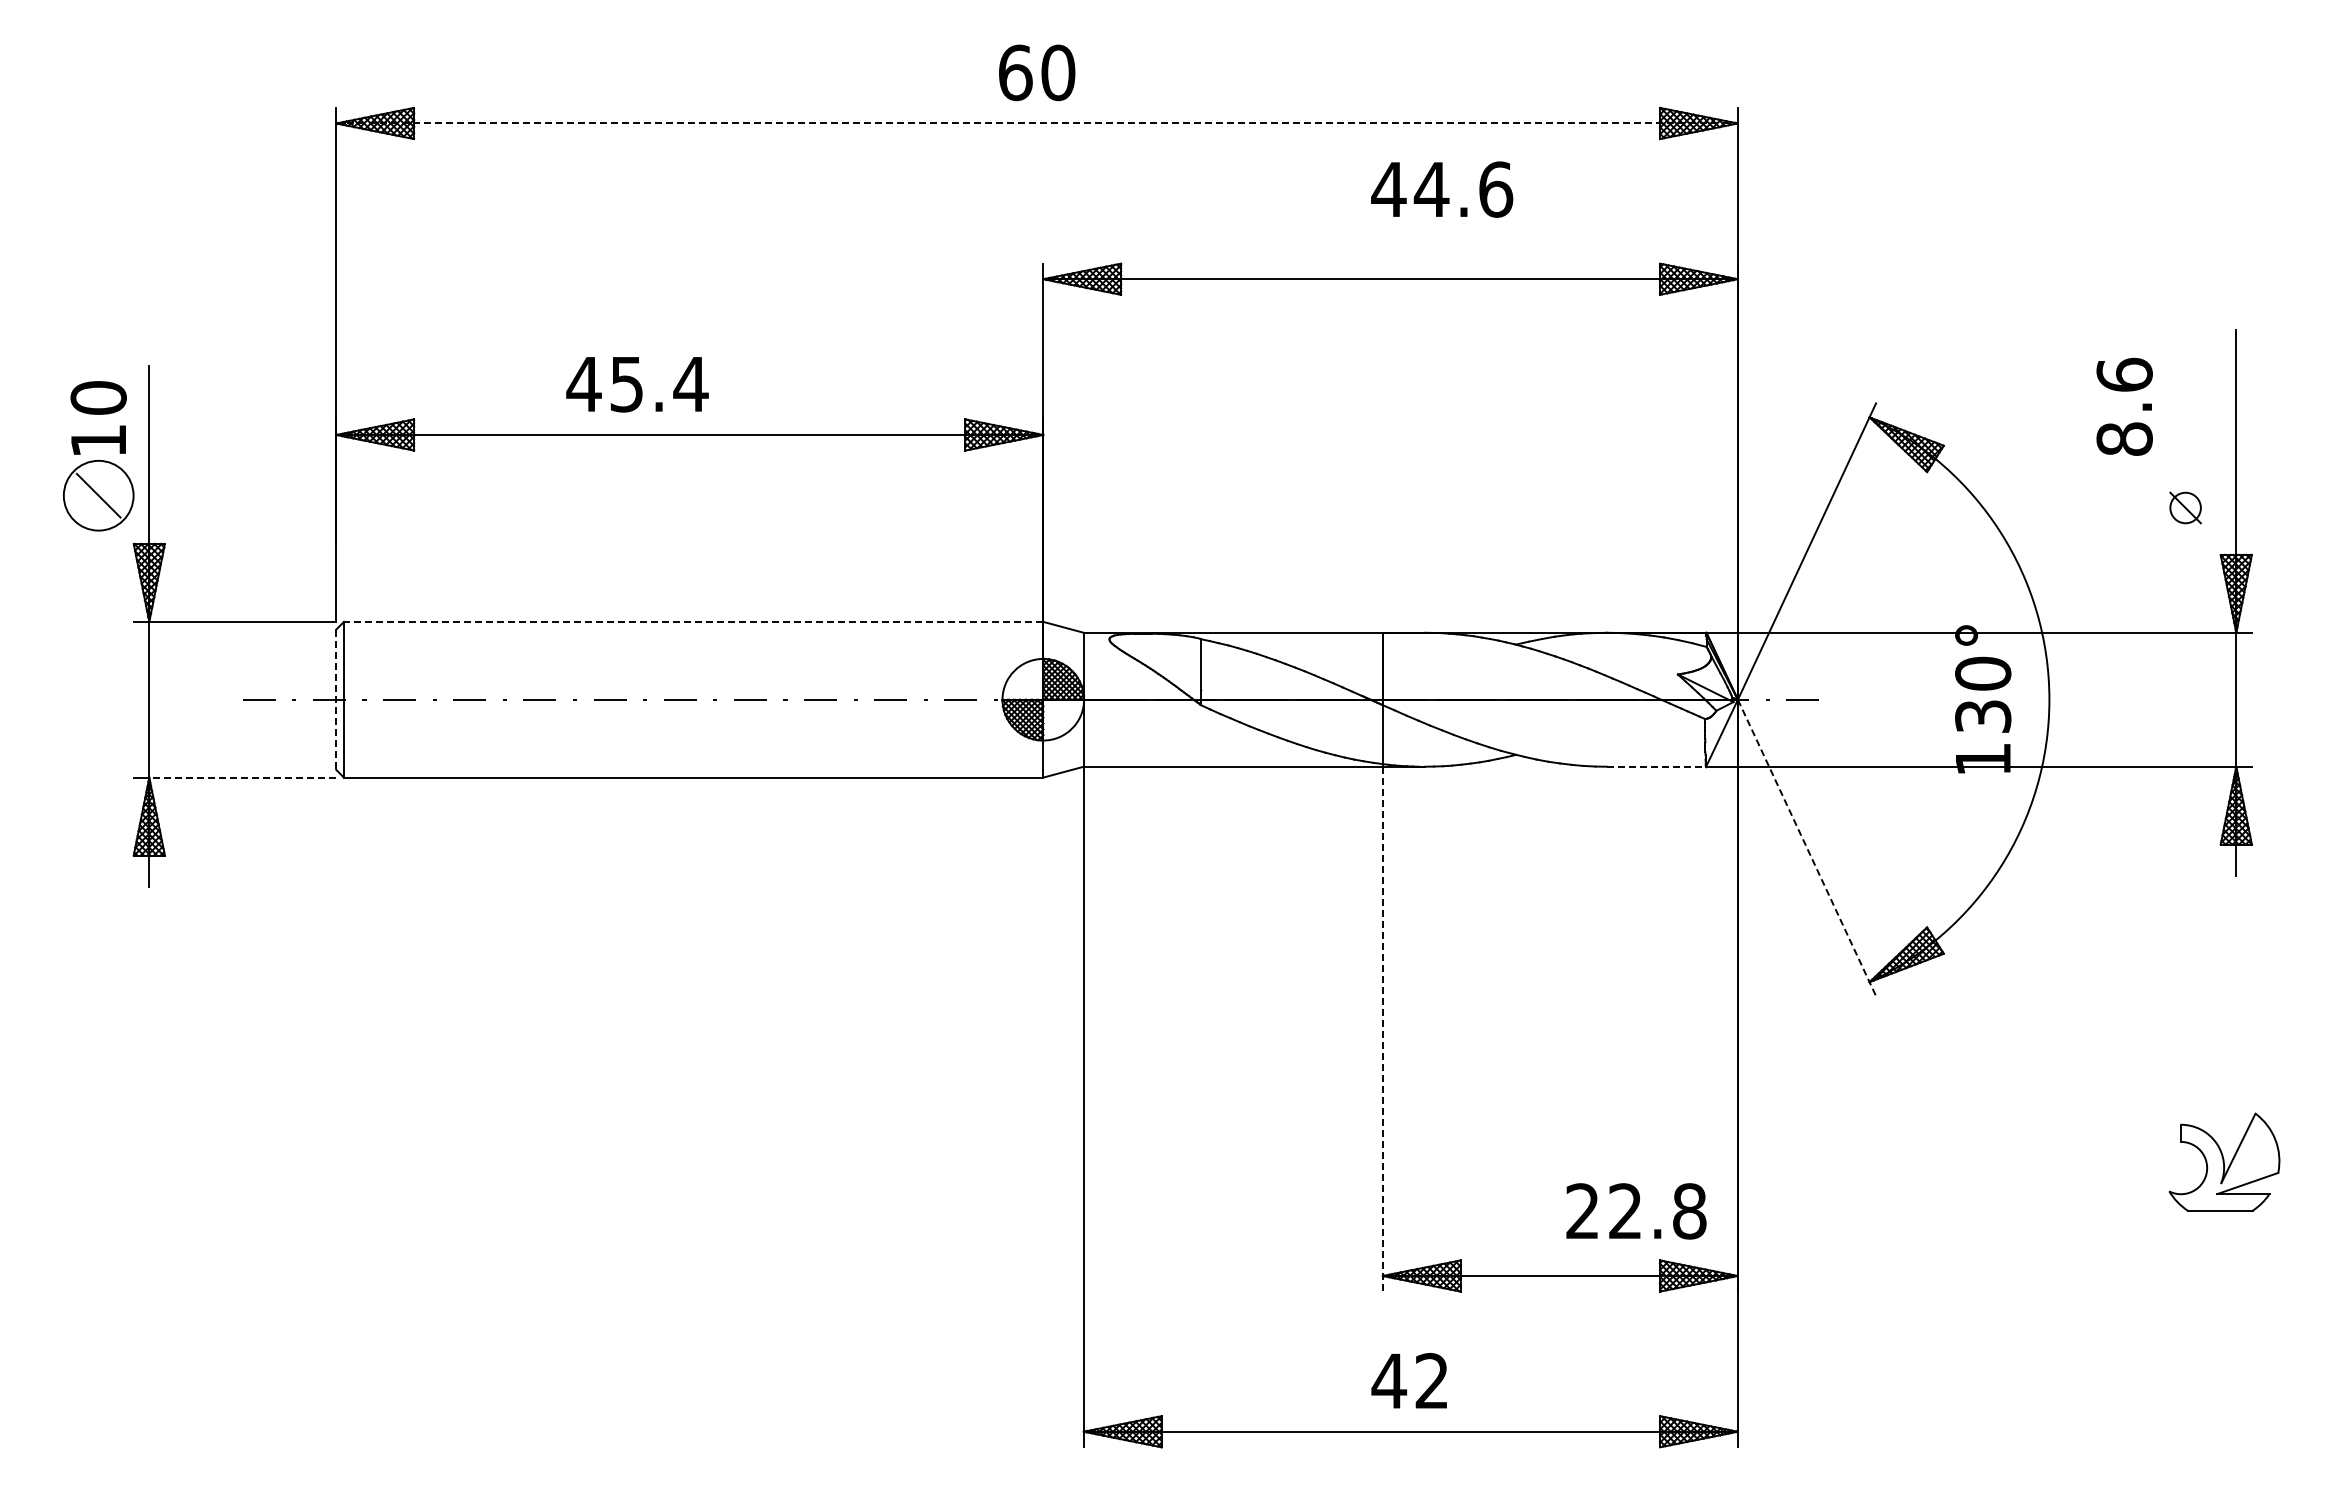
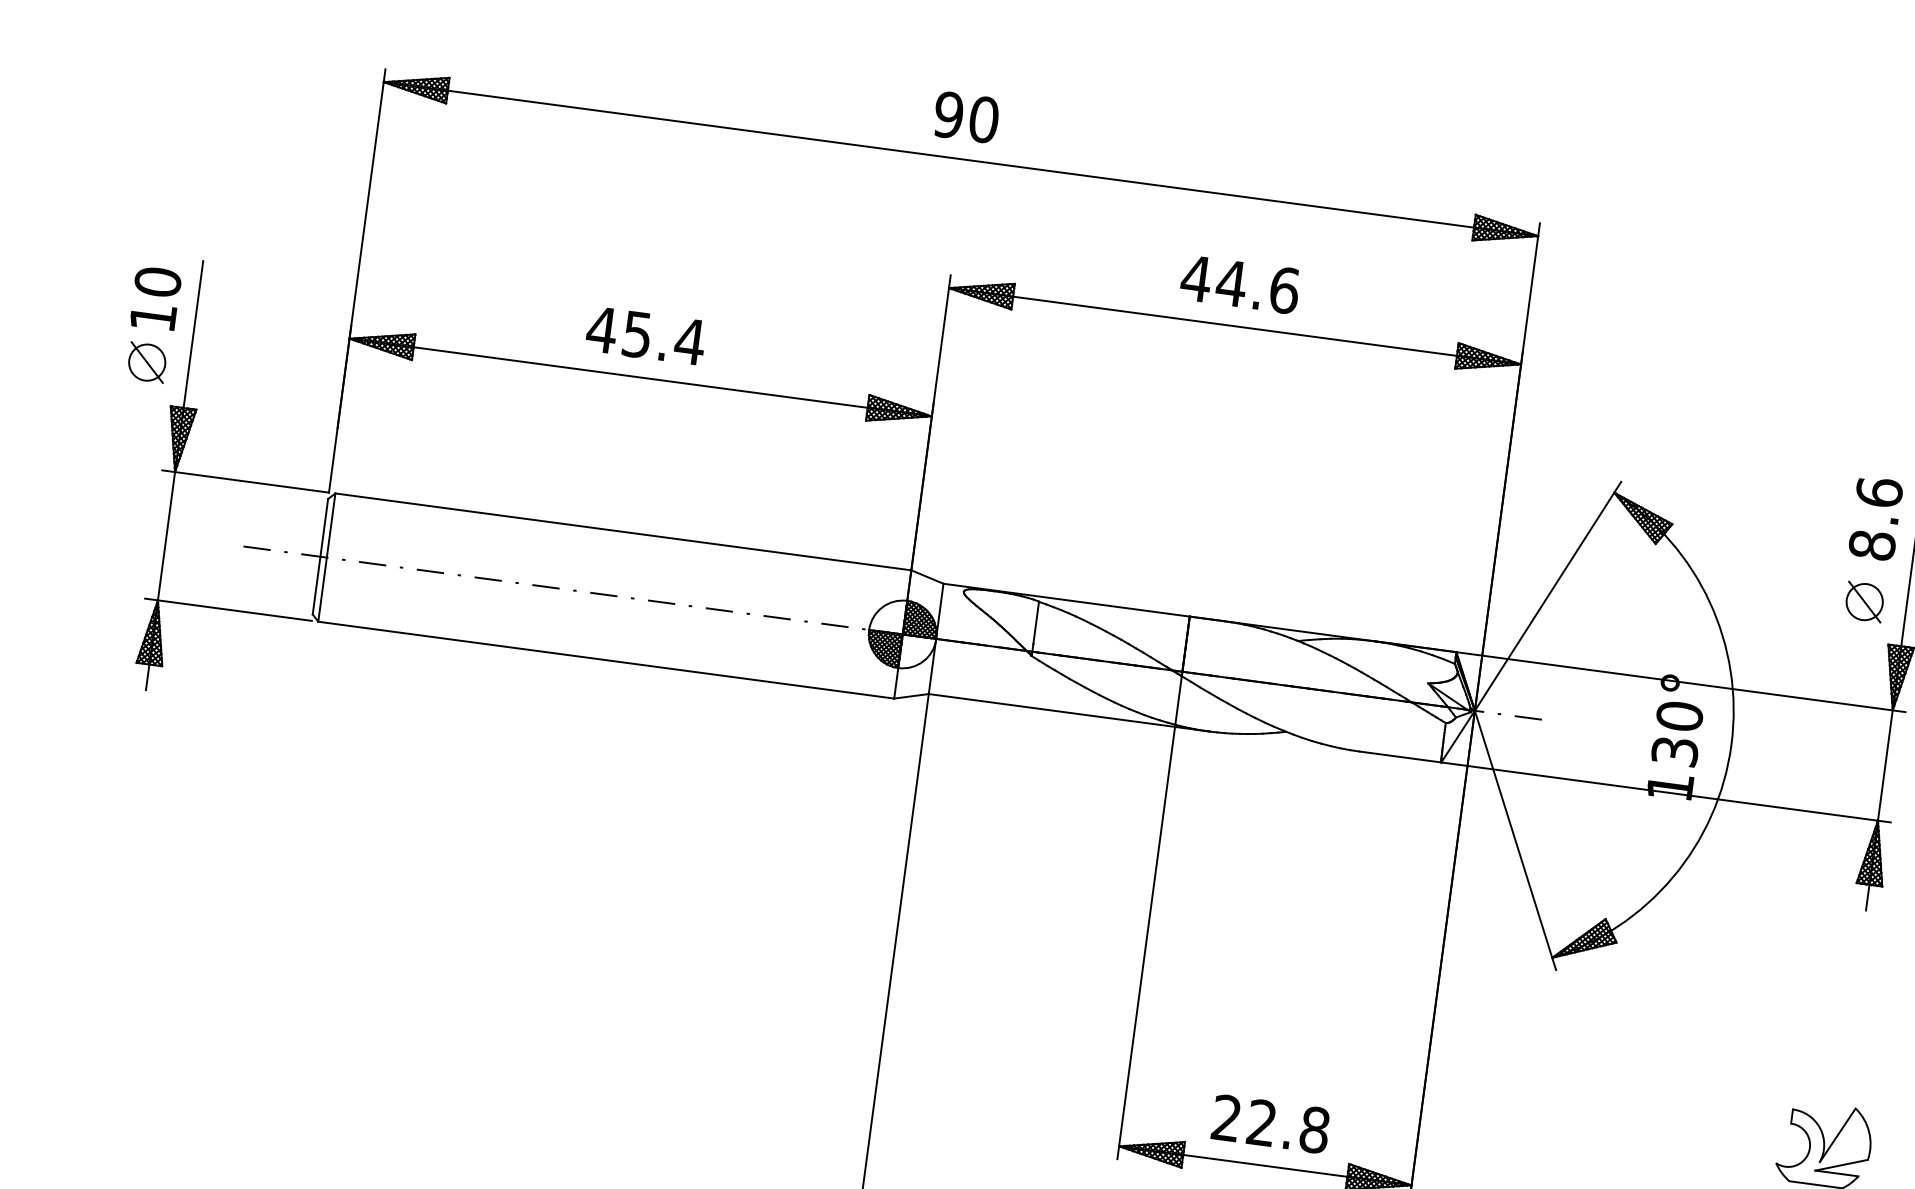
text: (1015, 72) -> (948, 114), 60 -> 90
line: (1037, 123) -> (961, 159), dashed -> solid
text: (1442, 189) -> (1240, 284), moved
text: (637, 384) -> (646, 335), moved
text: (2124, 406) -> (1875, 518), moved
circle: (98, 495) -> (147, 362), size x0.62
part: (2185, 507) -> (1864, 601), size x1.43
line: (693, 621) -> (623, 531), dashed -> solid
line: (336, 700) -> (320, 557), dashed -> solid
line: (1656, 766) -> (1400, 756), dashed -> solid
line: (242, 777) -> (234, 610), dashed -> solid
line: (1807, 848) -> (1515, 840), dashed -> solid
line: (1382, 1029) -> (1145, 943), dashed -> solid
text: (1636, 1211) -> (1270, 1124), moved

